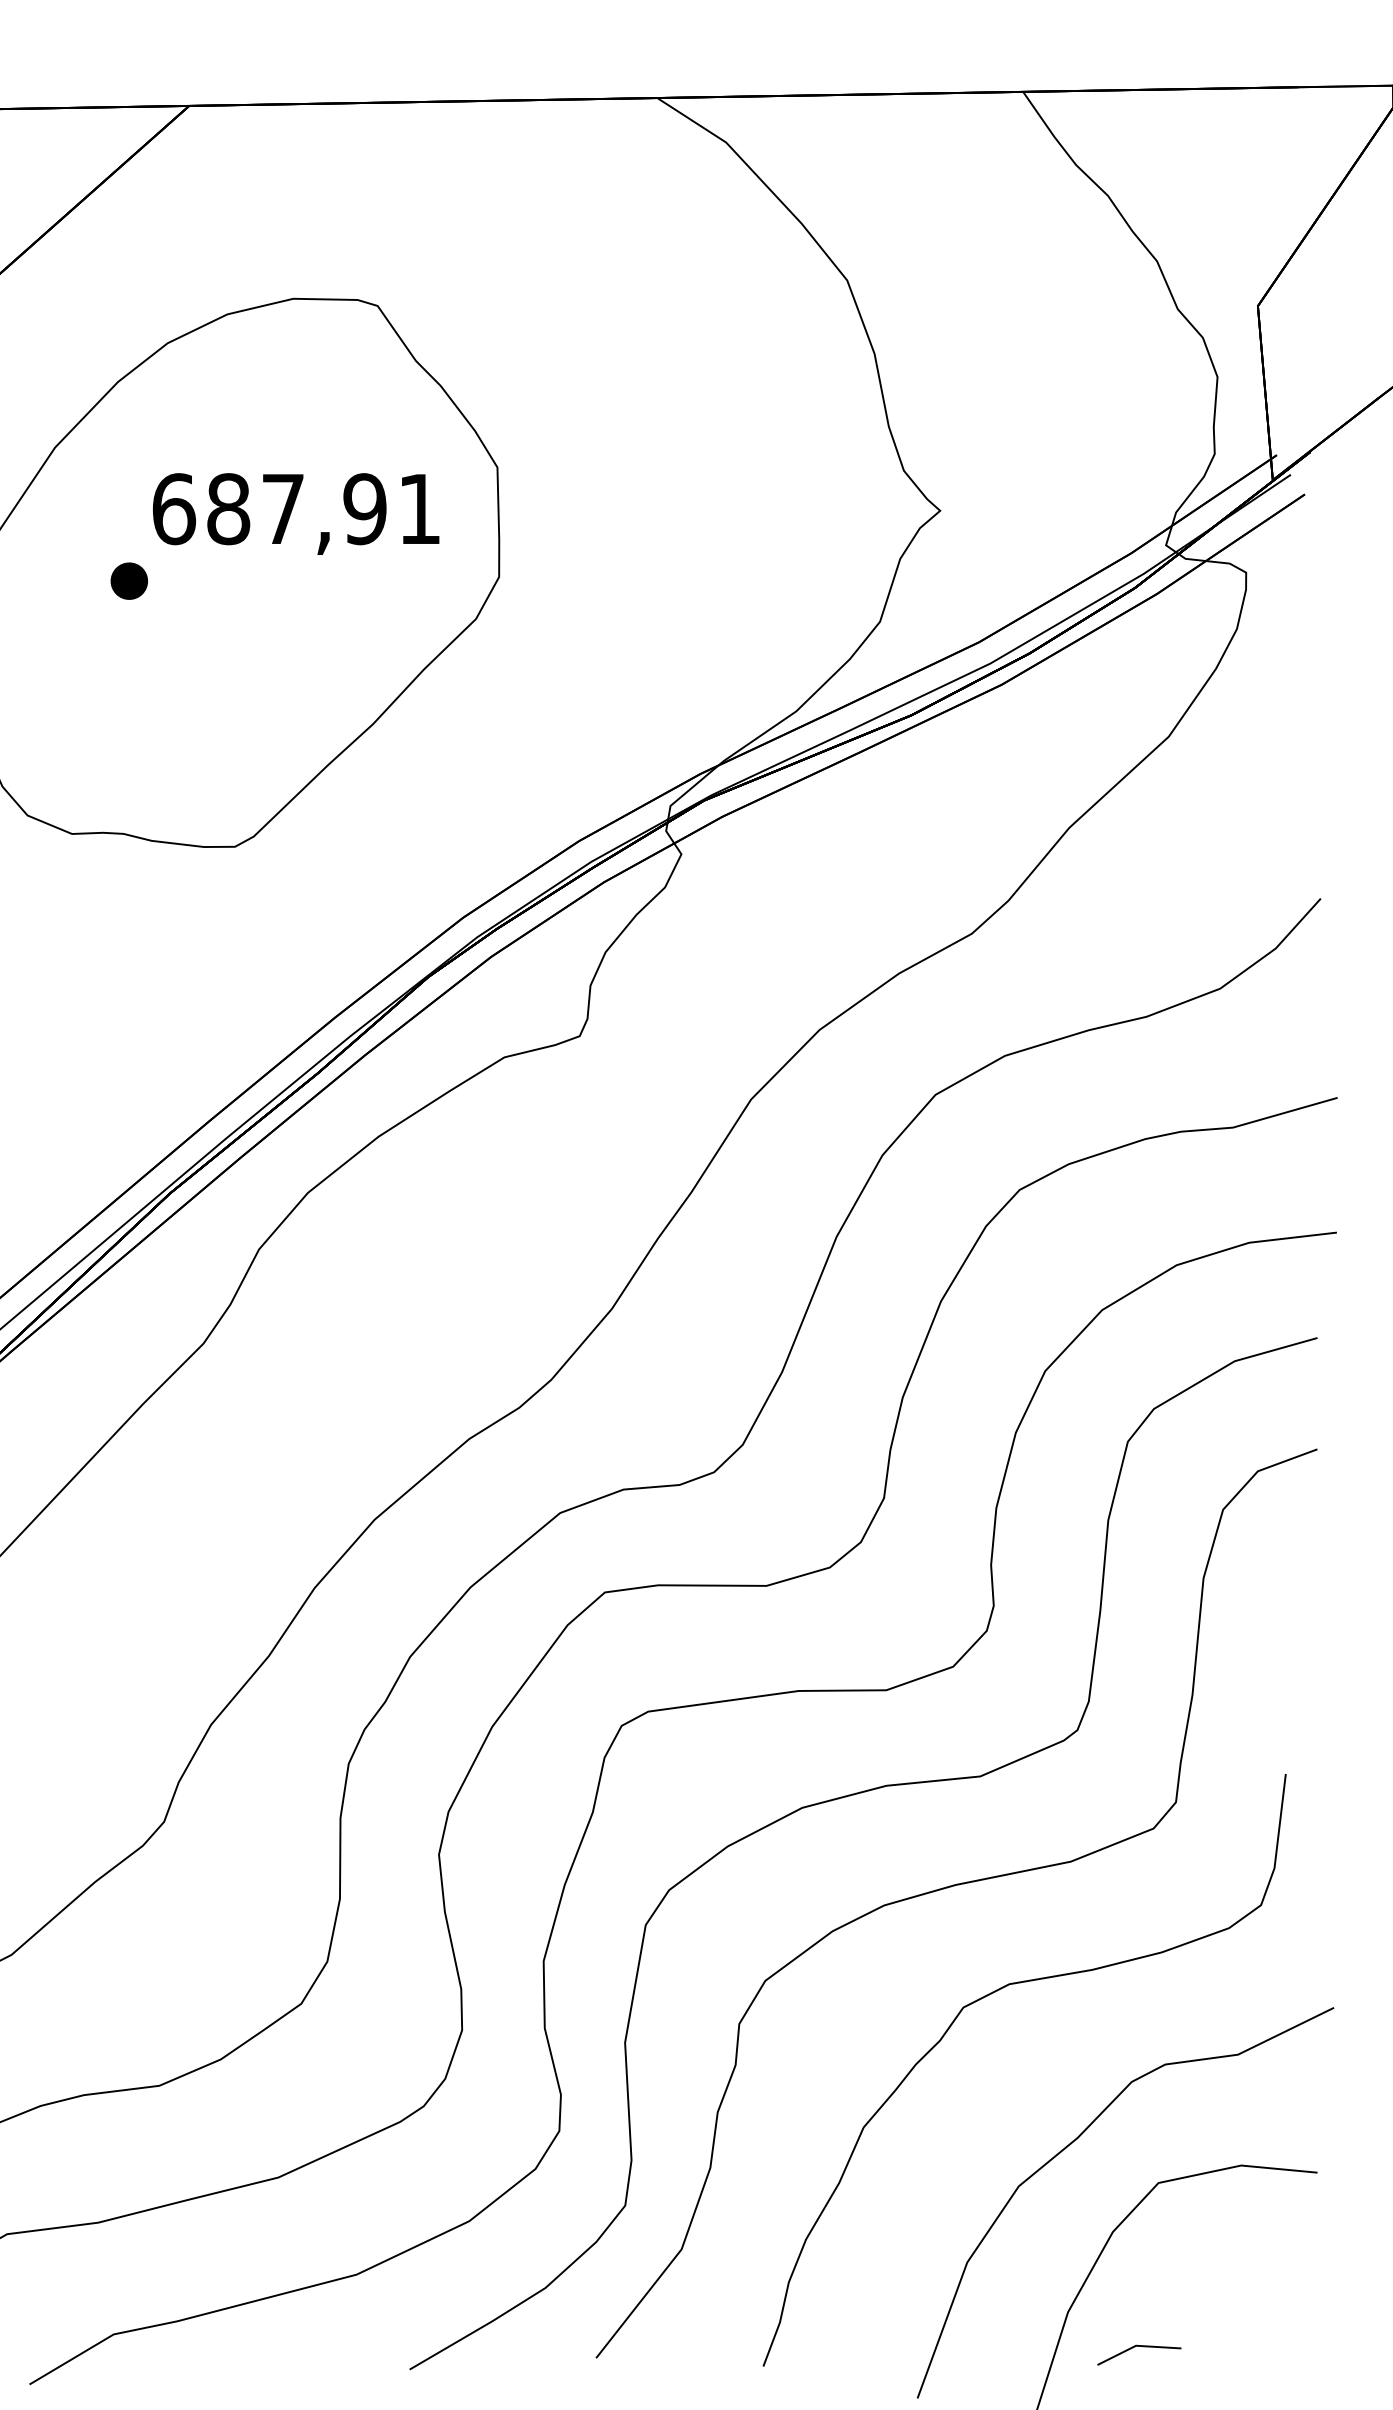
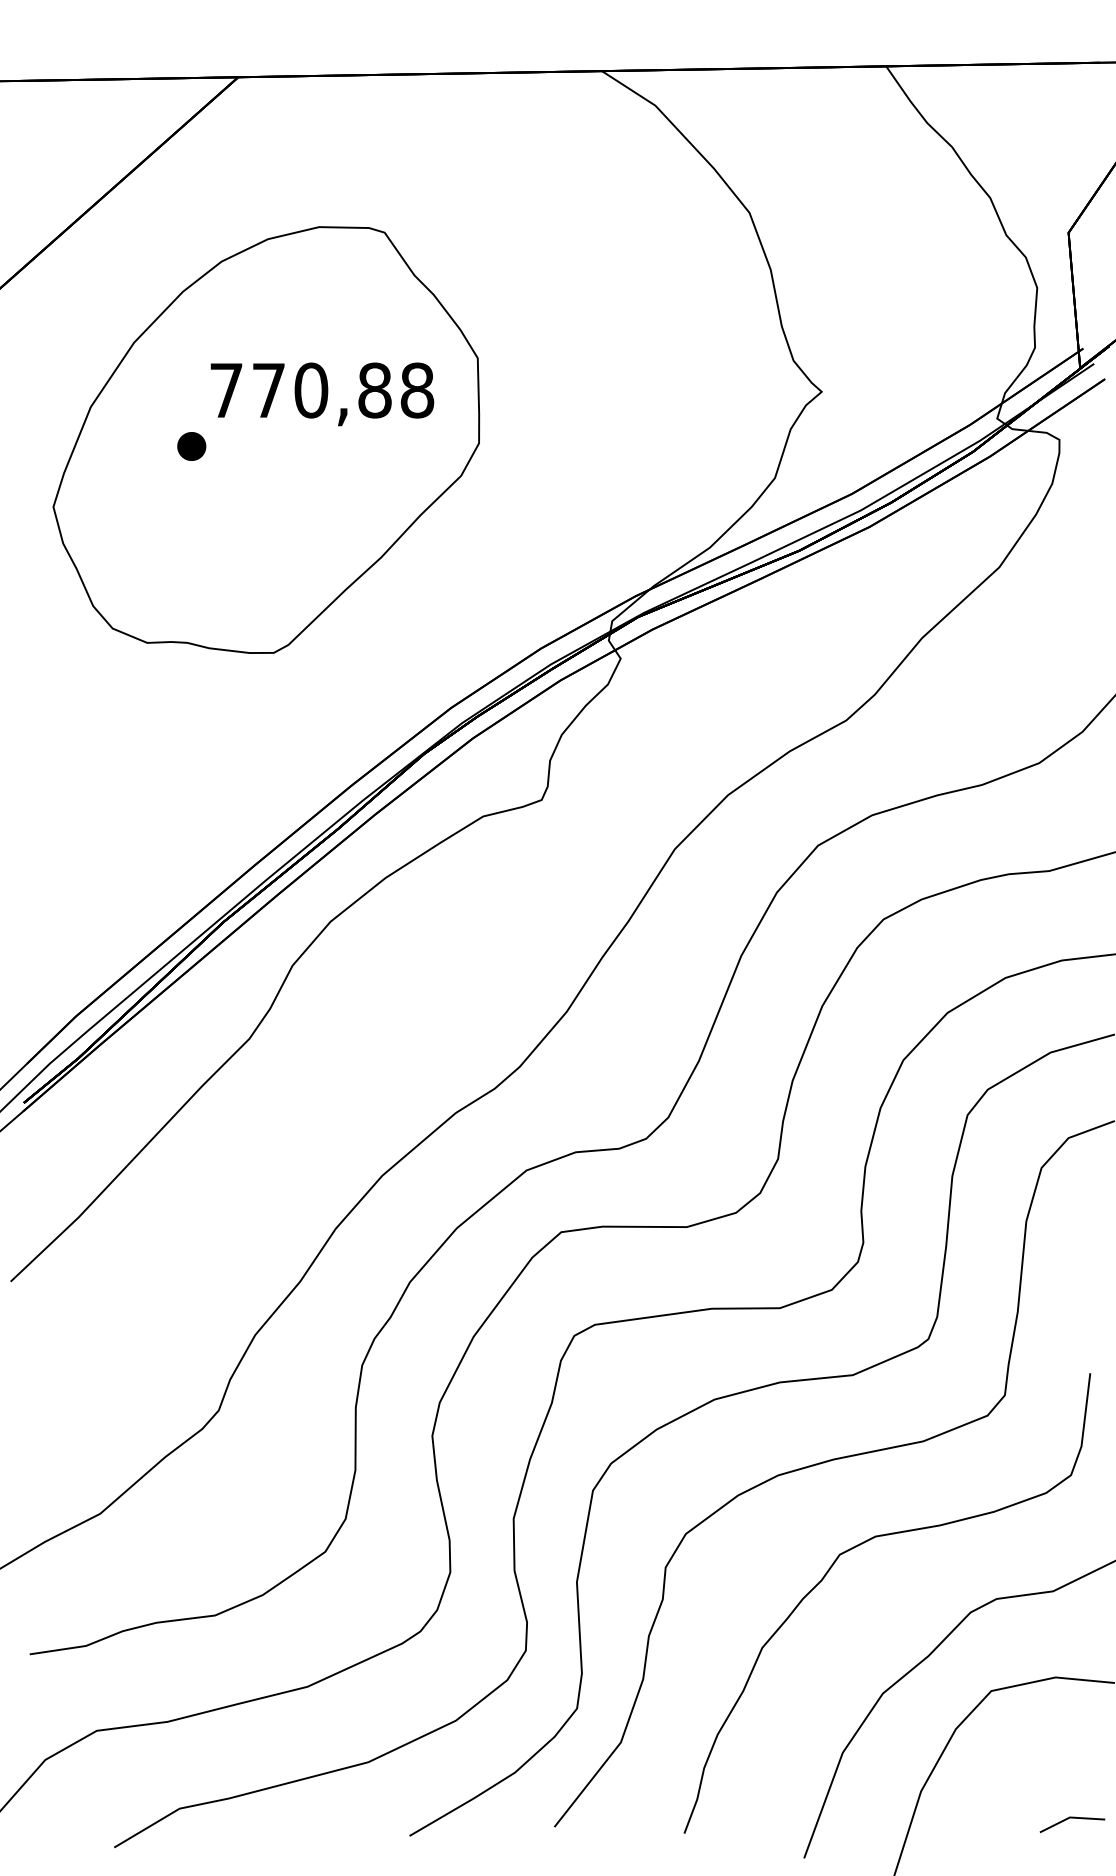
text: (297, 509) -> (322, 390), 687,91 -> 770,88
part: (1139, 2354) -> (1072, 1824), moved

